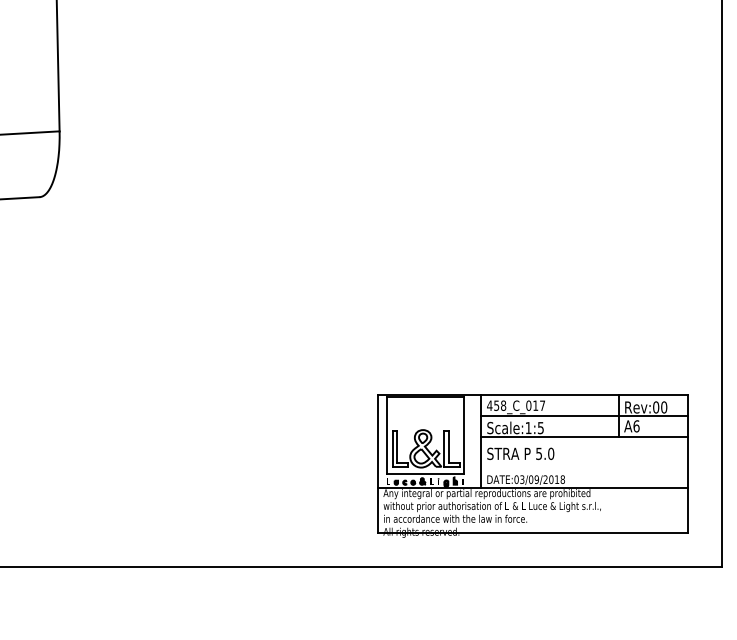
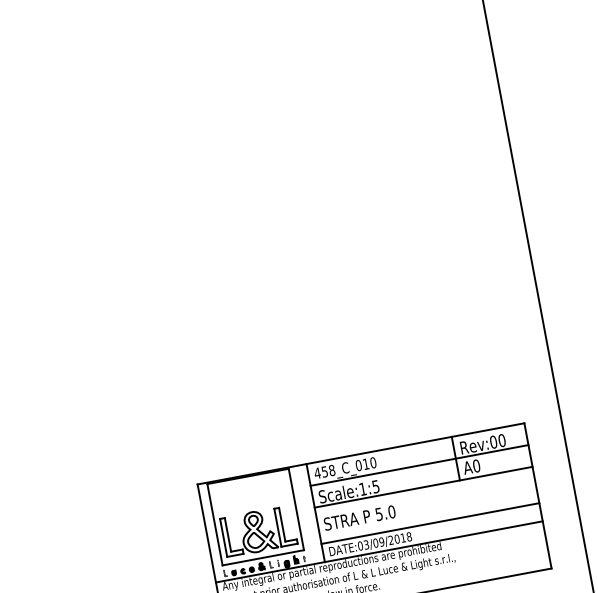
text: (542, 405) -> (373, 462), 458_C_017 -> 458_C_010
text: (636, 426) -> (476, 466), A6 -> A0
line: (584, 471) -> (430, 523), added

